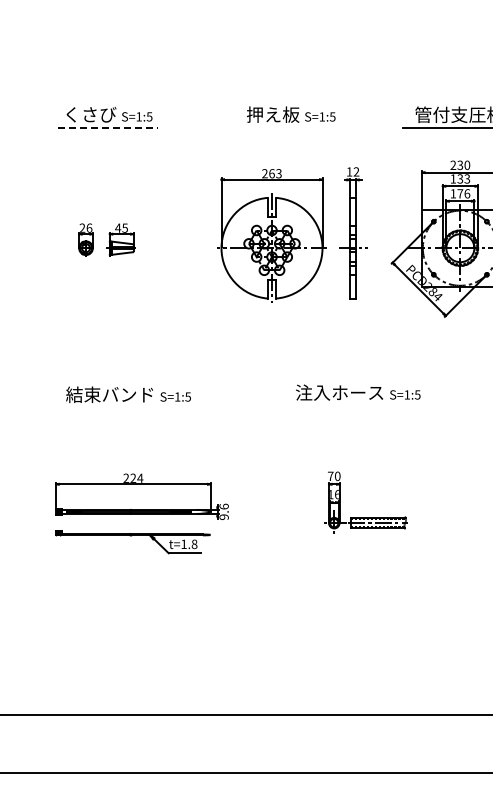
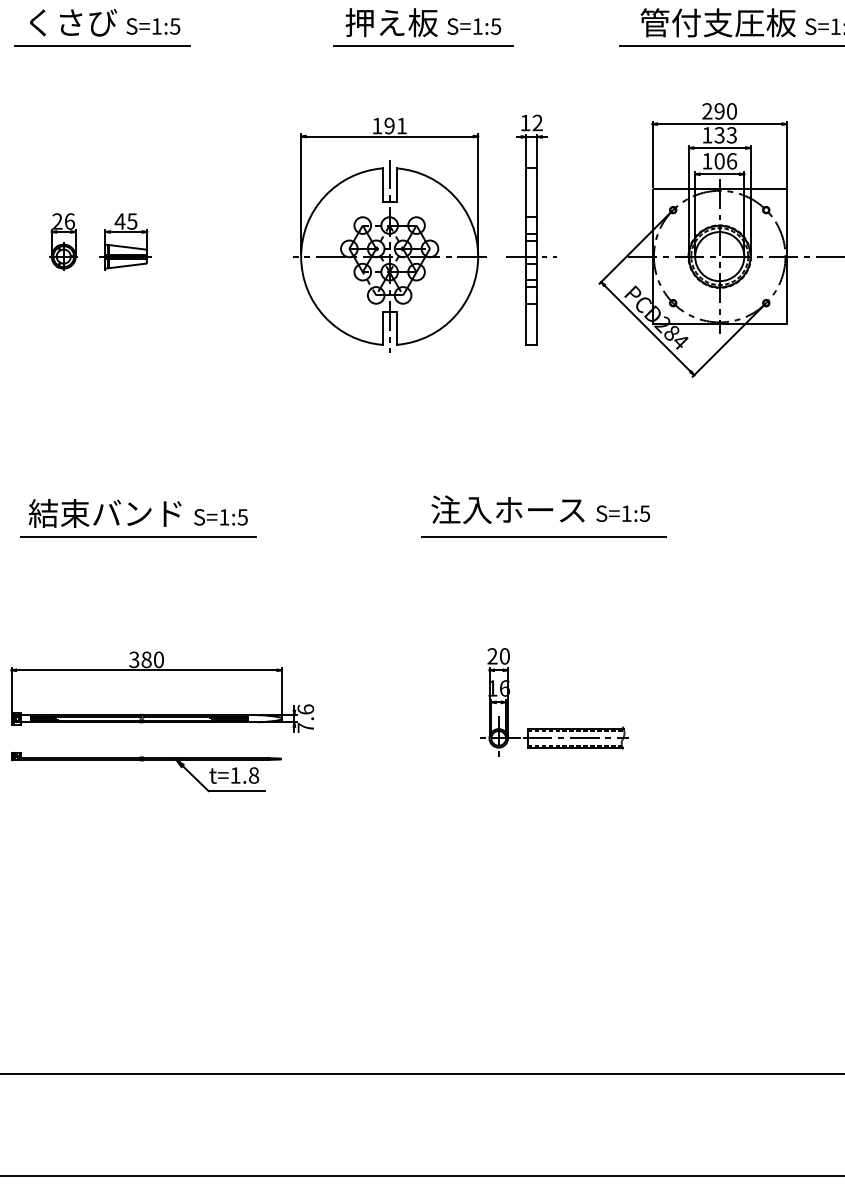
line: (108, 128) -> (103, 46), dashed -> solid
line: (291, 128) -> (423, 46), added
text: (460, 164) -> (719, 109), 230 -> 290
text: (271, 173) -> (388, 125), 263 -> 191
text: (460, 193) -> (719, 160), 176 -> 106
line: (128, 408) -> (138, 537), added
line: (359, 408) -> (542, 537), added
text: (330, 475) -> (492, 654), 70 -> 20
text: (133, 477) -> (146, 658), 224 -> 380
text: (223, 517) -> (304, 728), 9.6 -> 7.6

